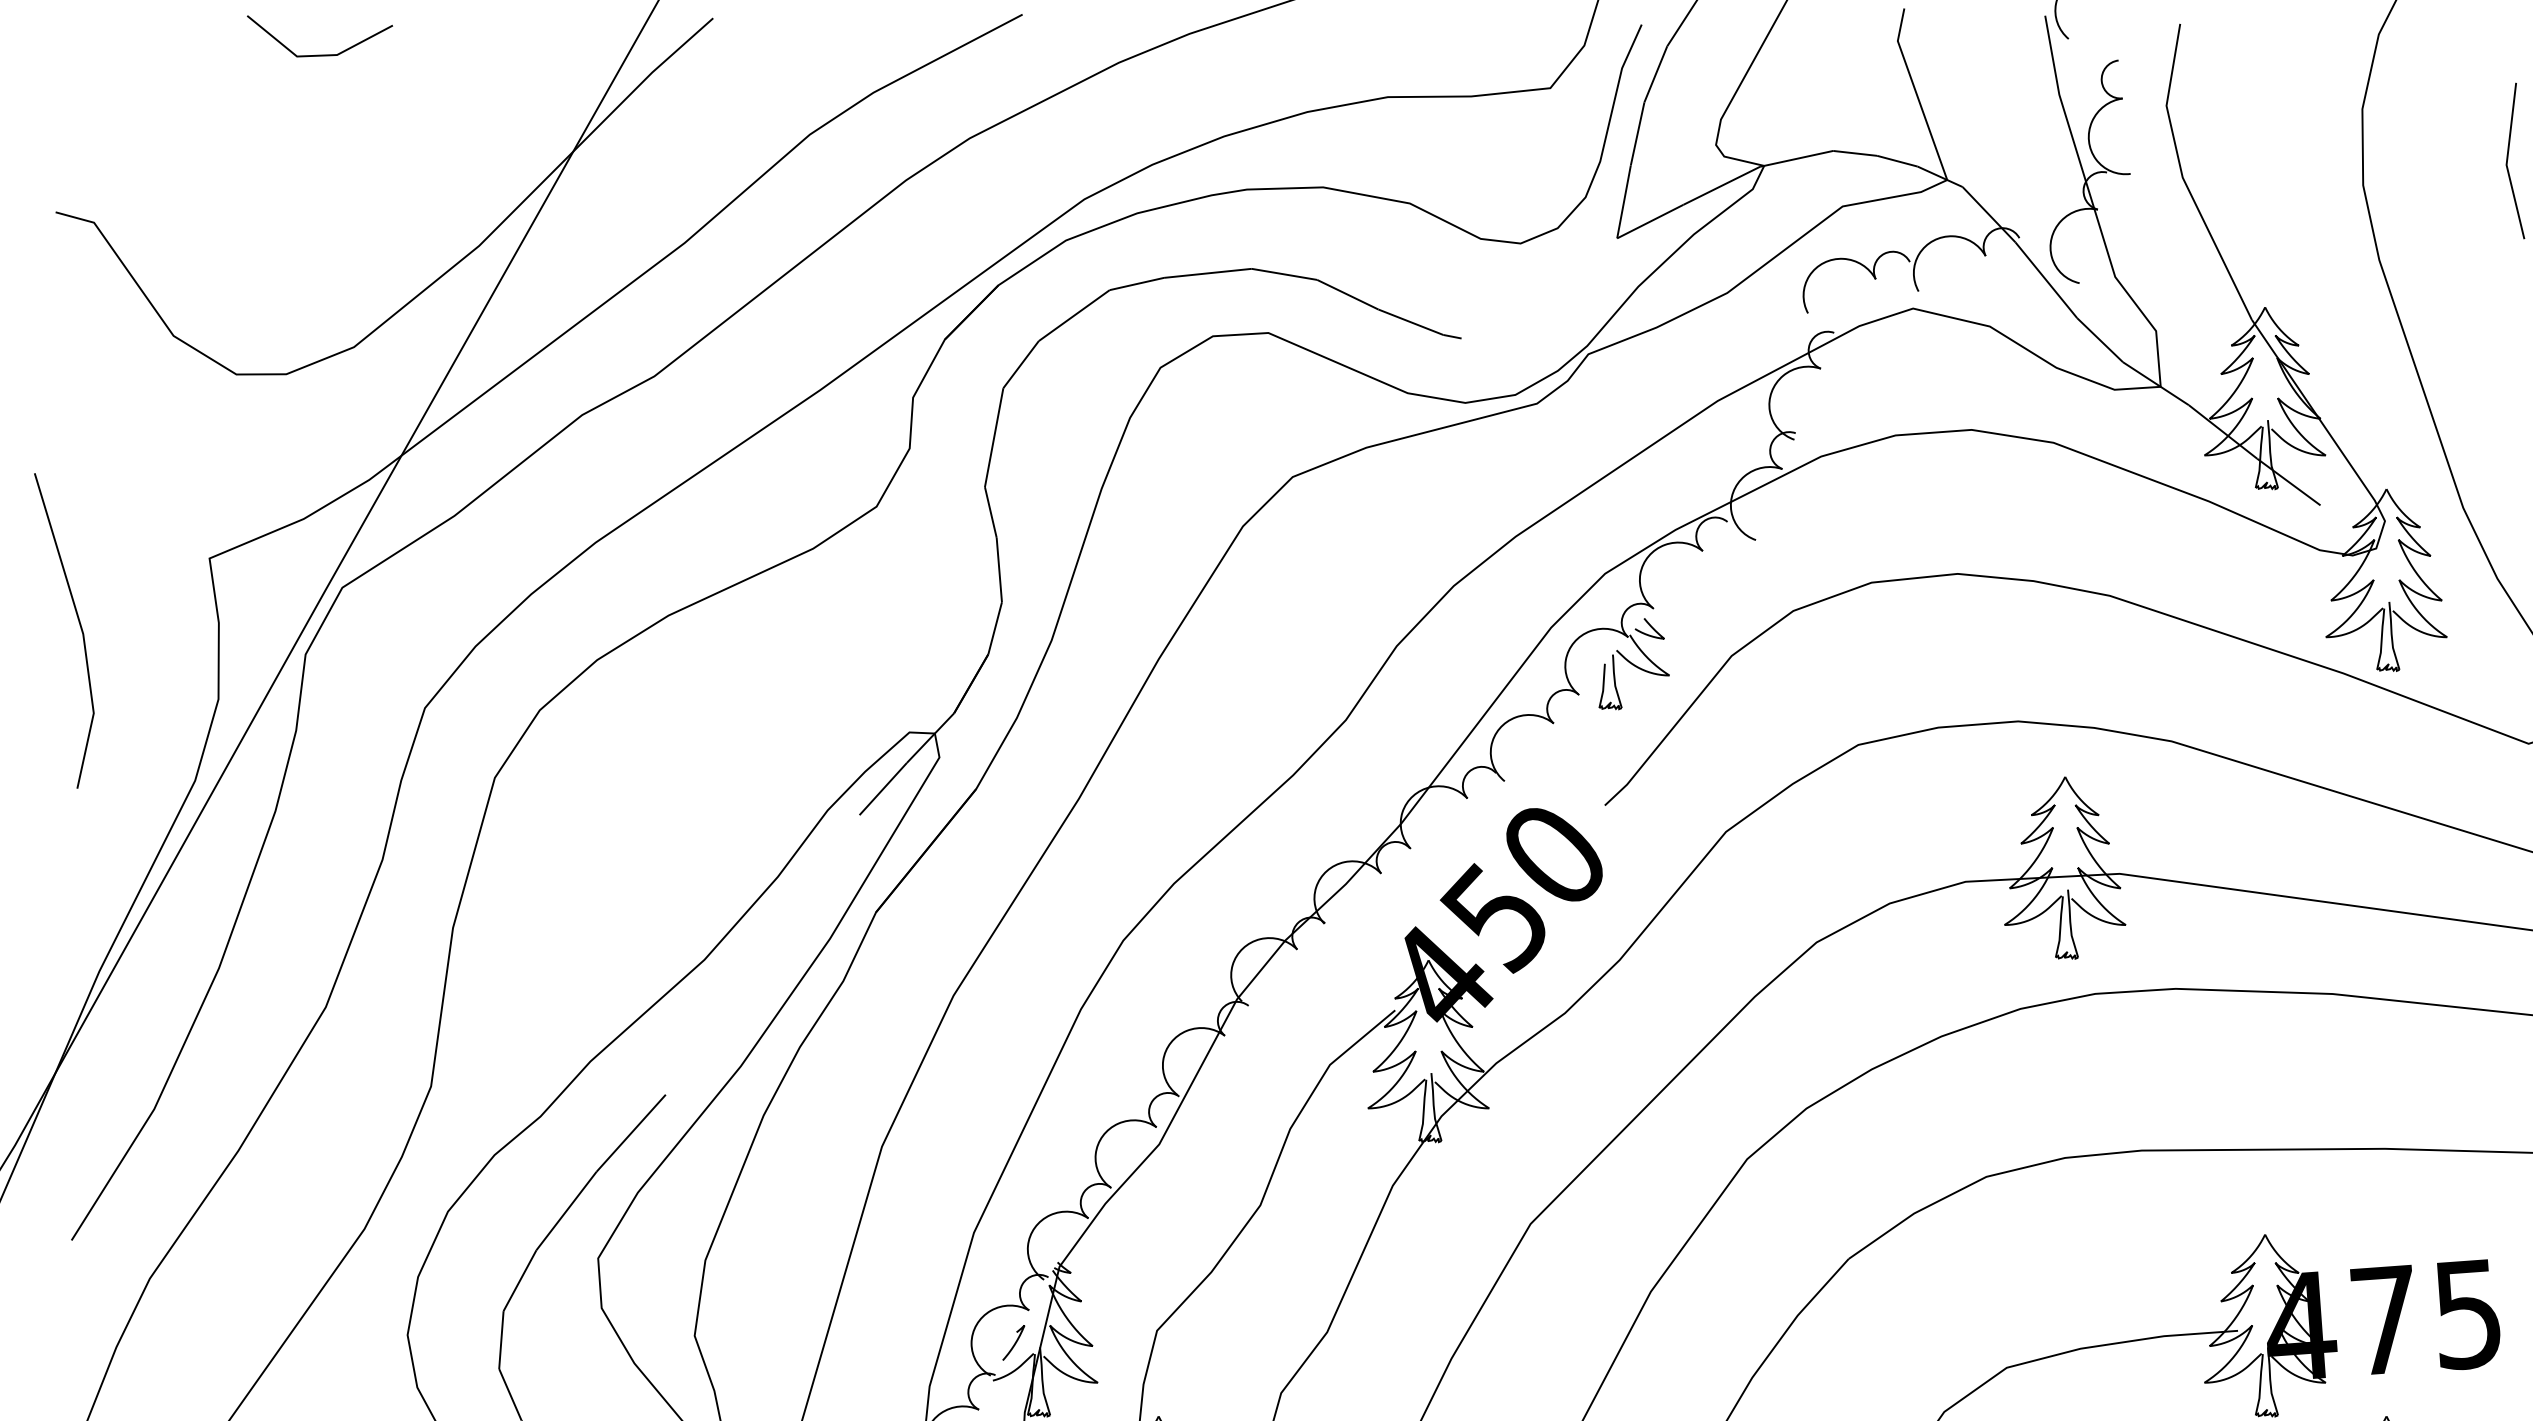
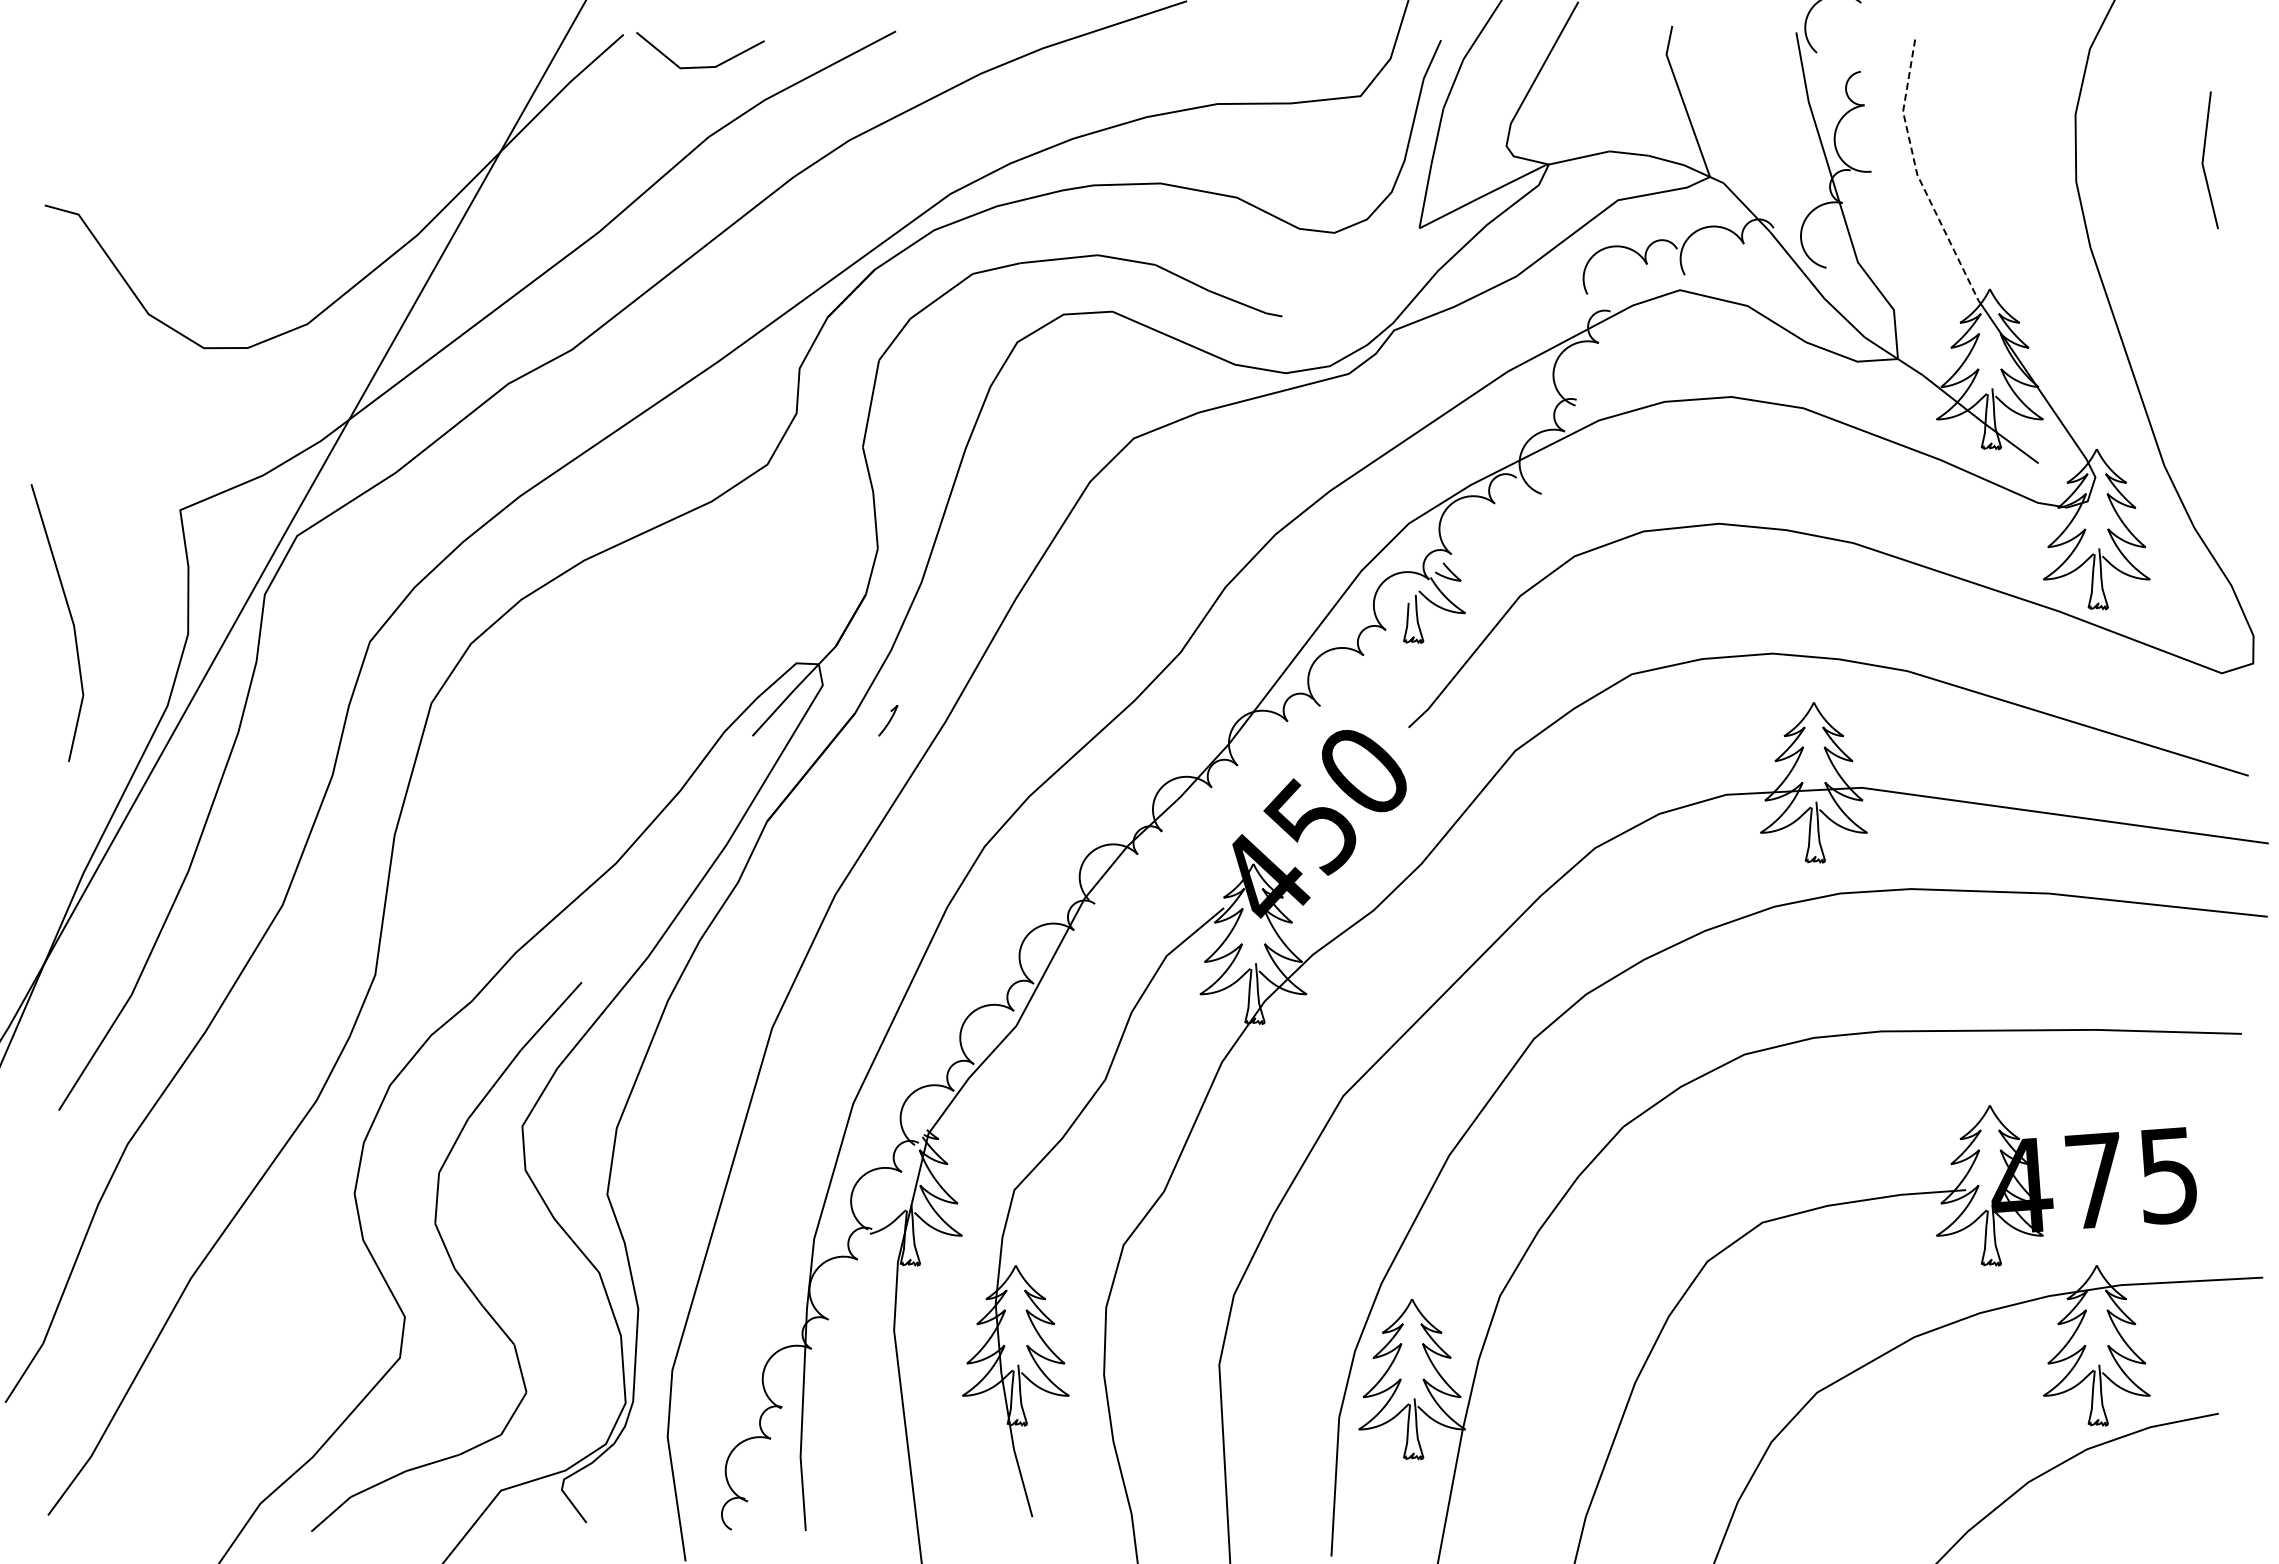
line: (320, 54) -> (700, 66), moved
line: (2182, 177) -> (1917, 174), solid -> dashed
line: (79, 624) -> (70, 617), moved
curve: (1015, 1342) -> (889, 720), moved

